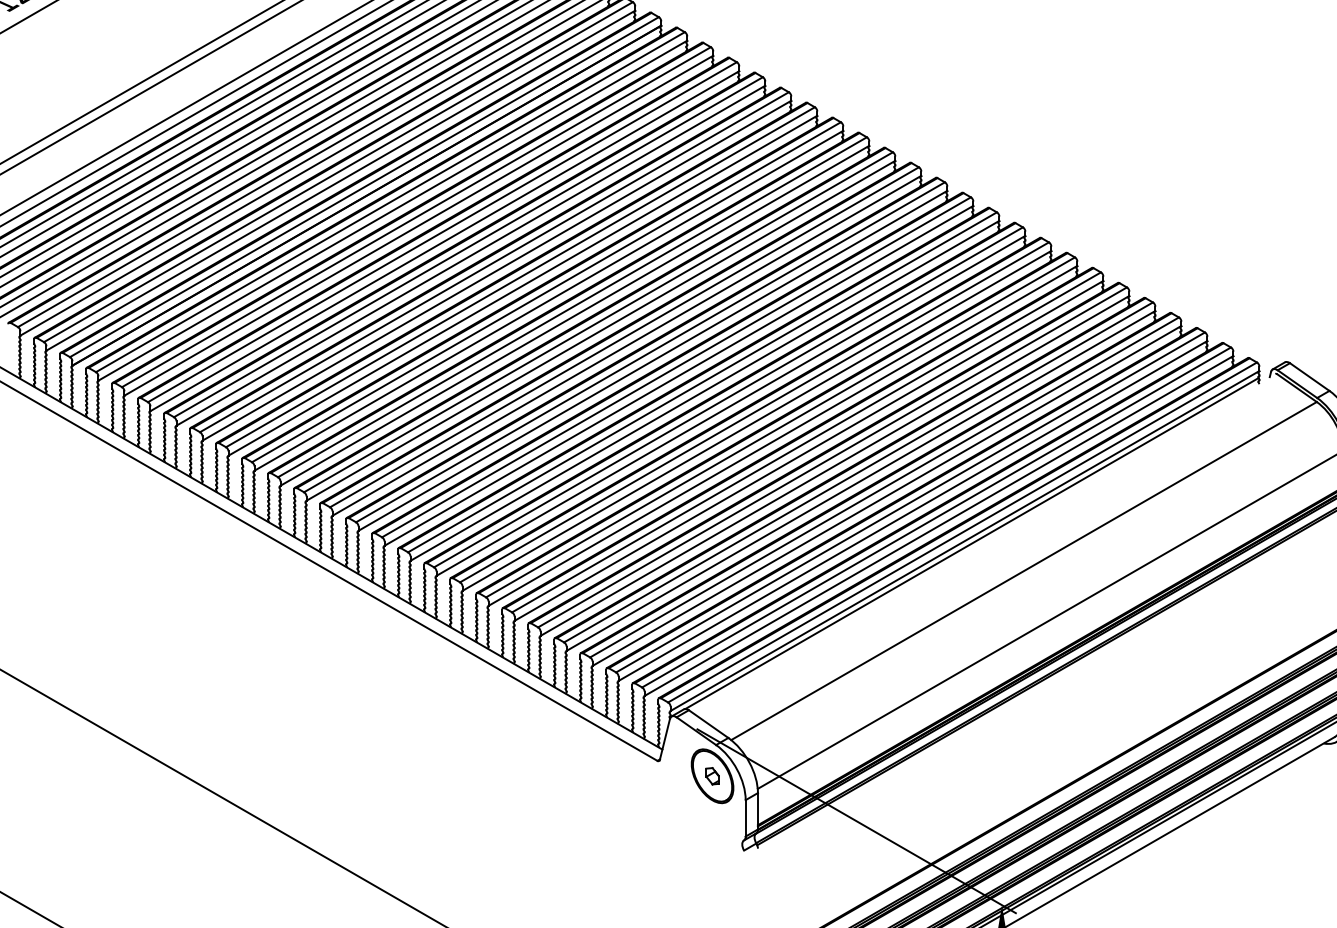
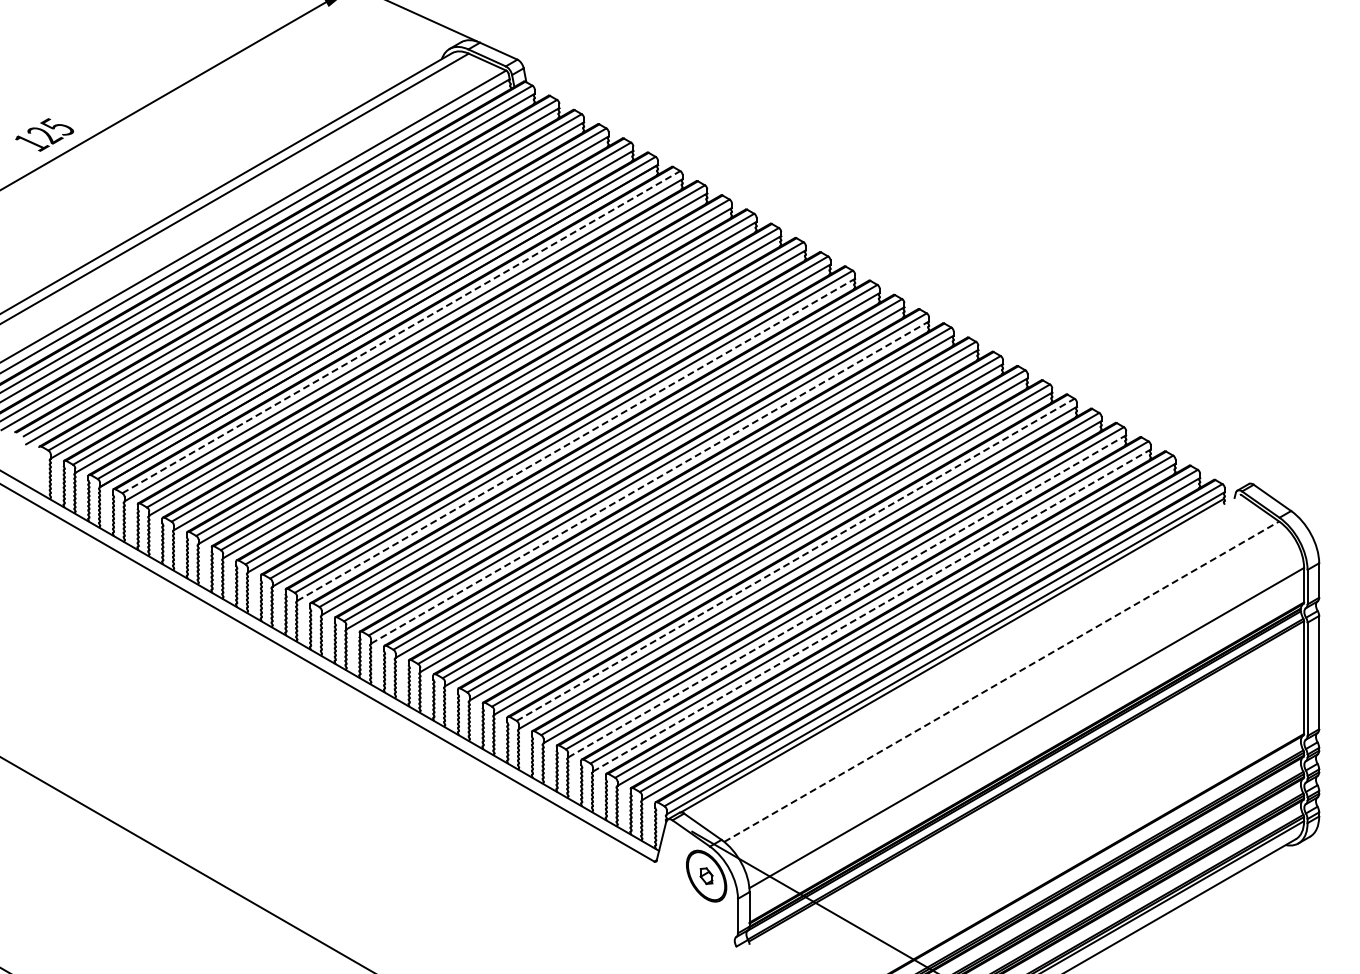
line: (390, 201) -> (401, 331), solid -> dashed
line: (575, 315) -> (576, 439), solid -> dashed
line: (653, 360) -> (650, 482), solid -> dashed
line: (807, 442) -> (796, 559), solid -> dashed
line: (861, 481) -> (847, 596), solid -> dashed
line: (887, 495) -> (872, 610), solid -> dashed
line: (1024, 570) -> (1002, 681), solid -> dashed

